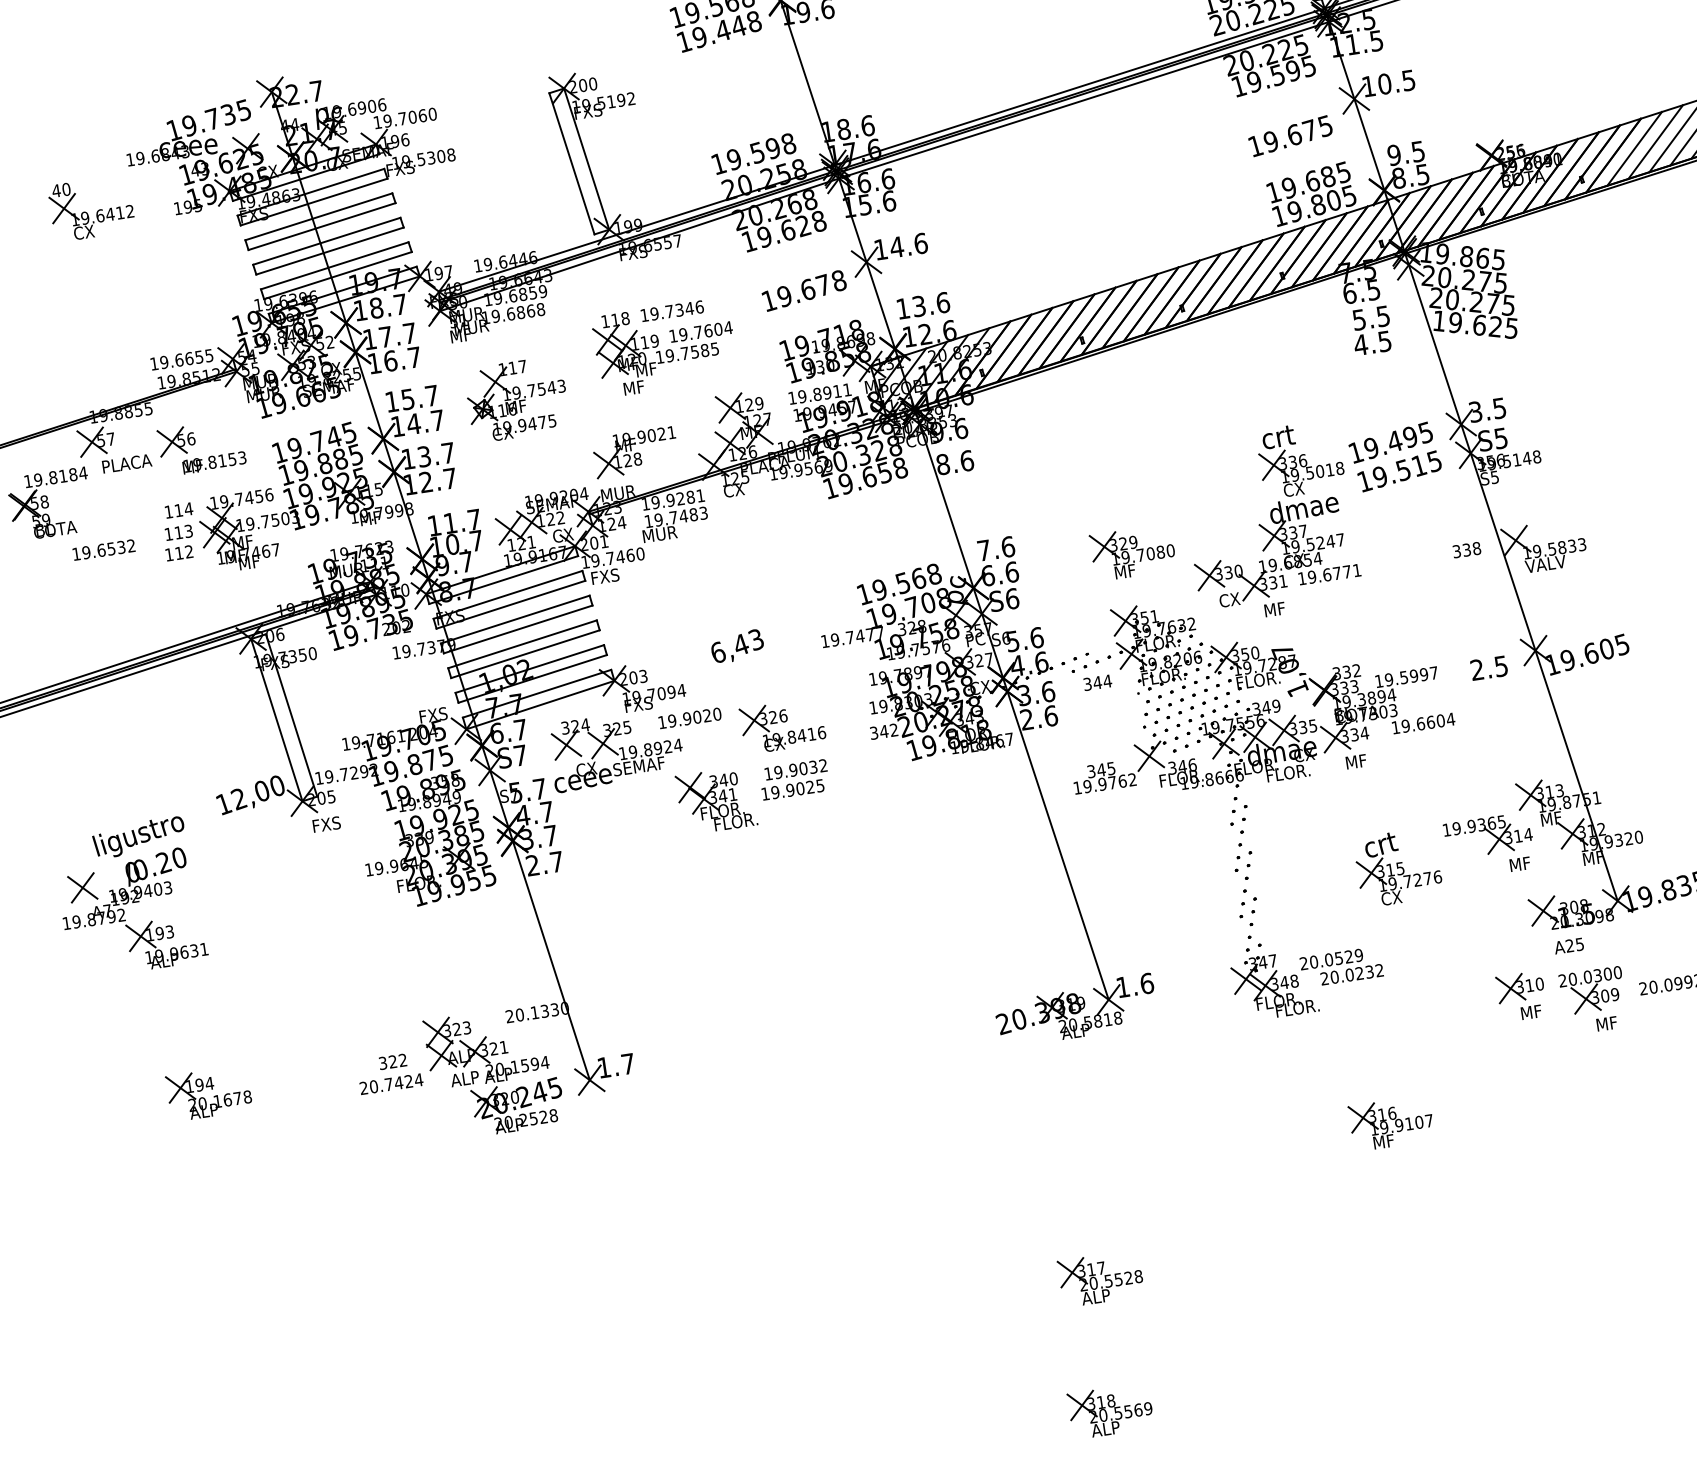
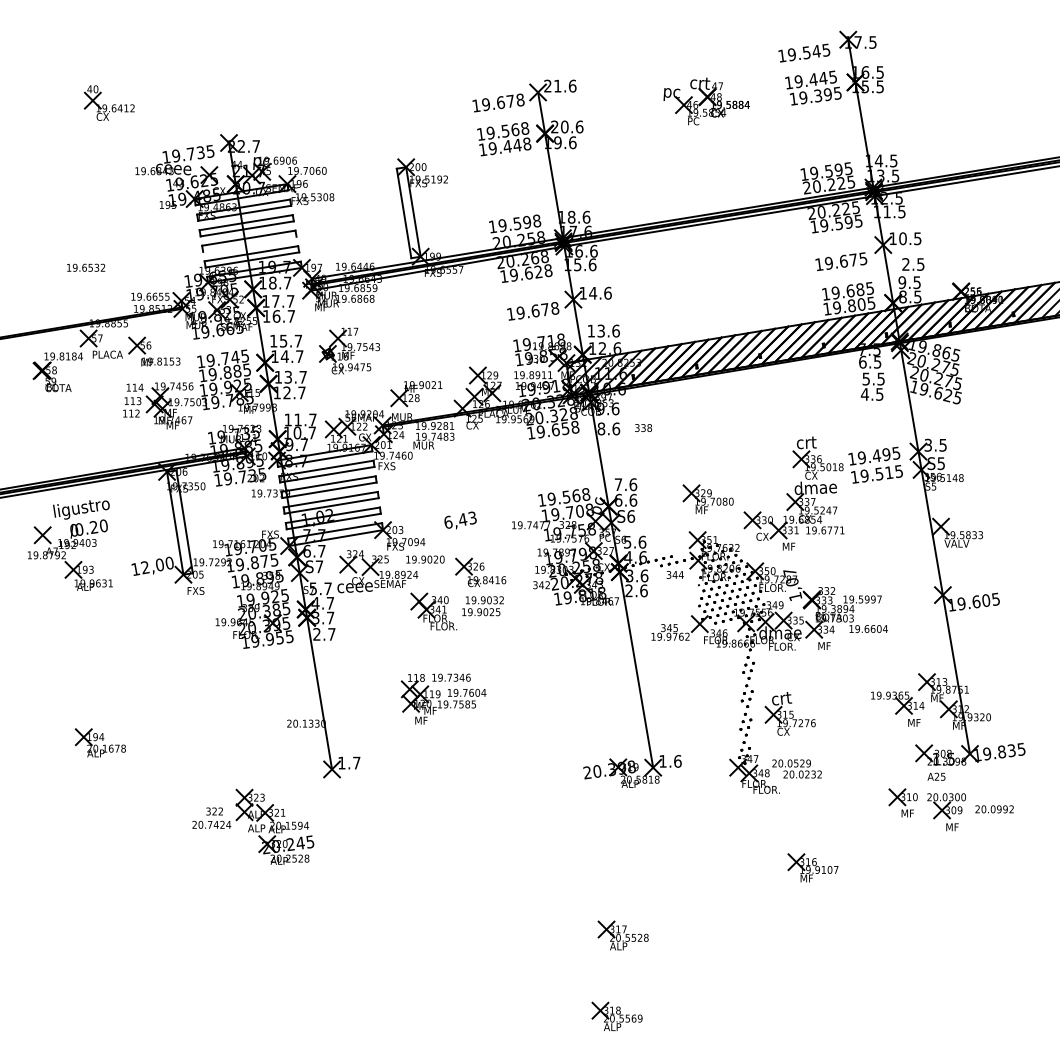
part: (89, 207) -> (108, 102), moved
line: (329, 249) -> (249, 243), removed
part: (664, 346) -> (443, 698), moved
text: (104, 549) -> (86, 267), moved
text: (1466, 549) -> (643, 427), moved
text: (1489, 668) -> (913, 264), moved
part: (1396, 867) -> (789, 713), moved
part: (128, 897) -> (69, 545), moved
part: (459, 1076) -> (253, 826), moved

